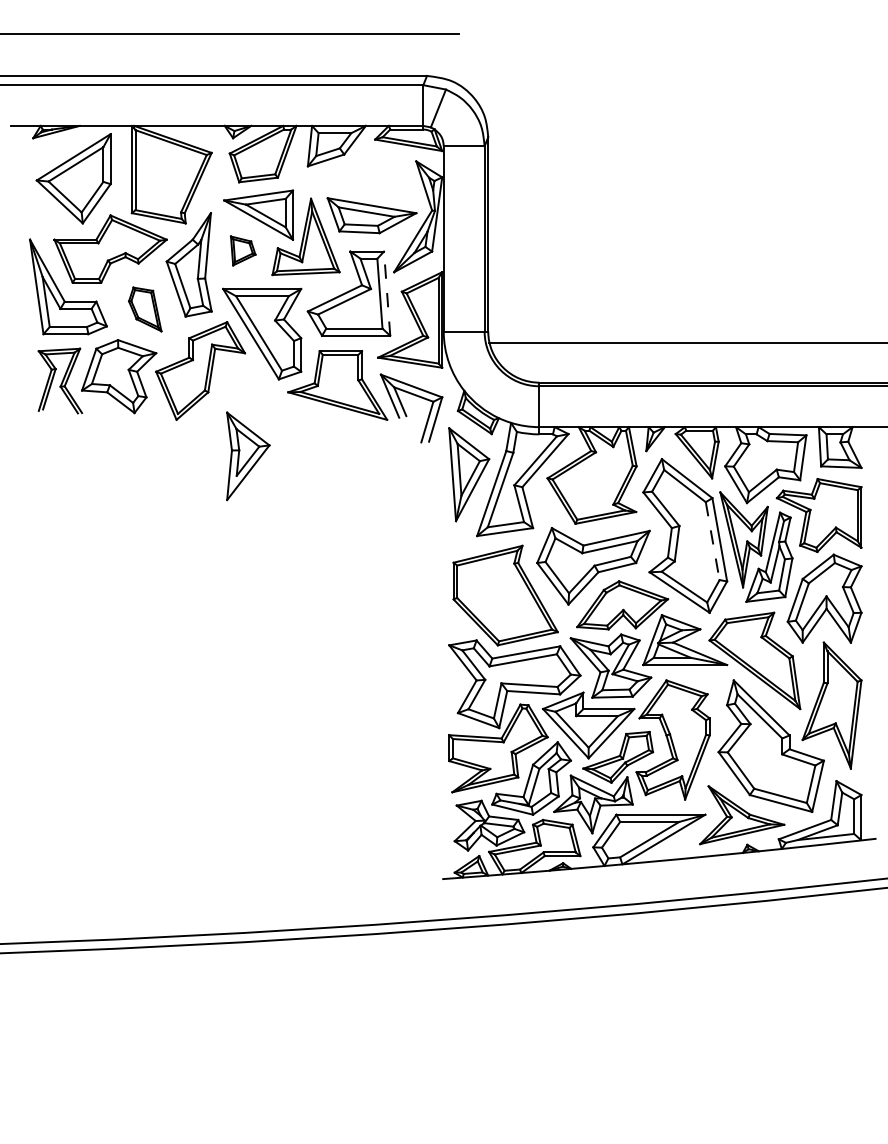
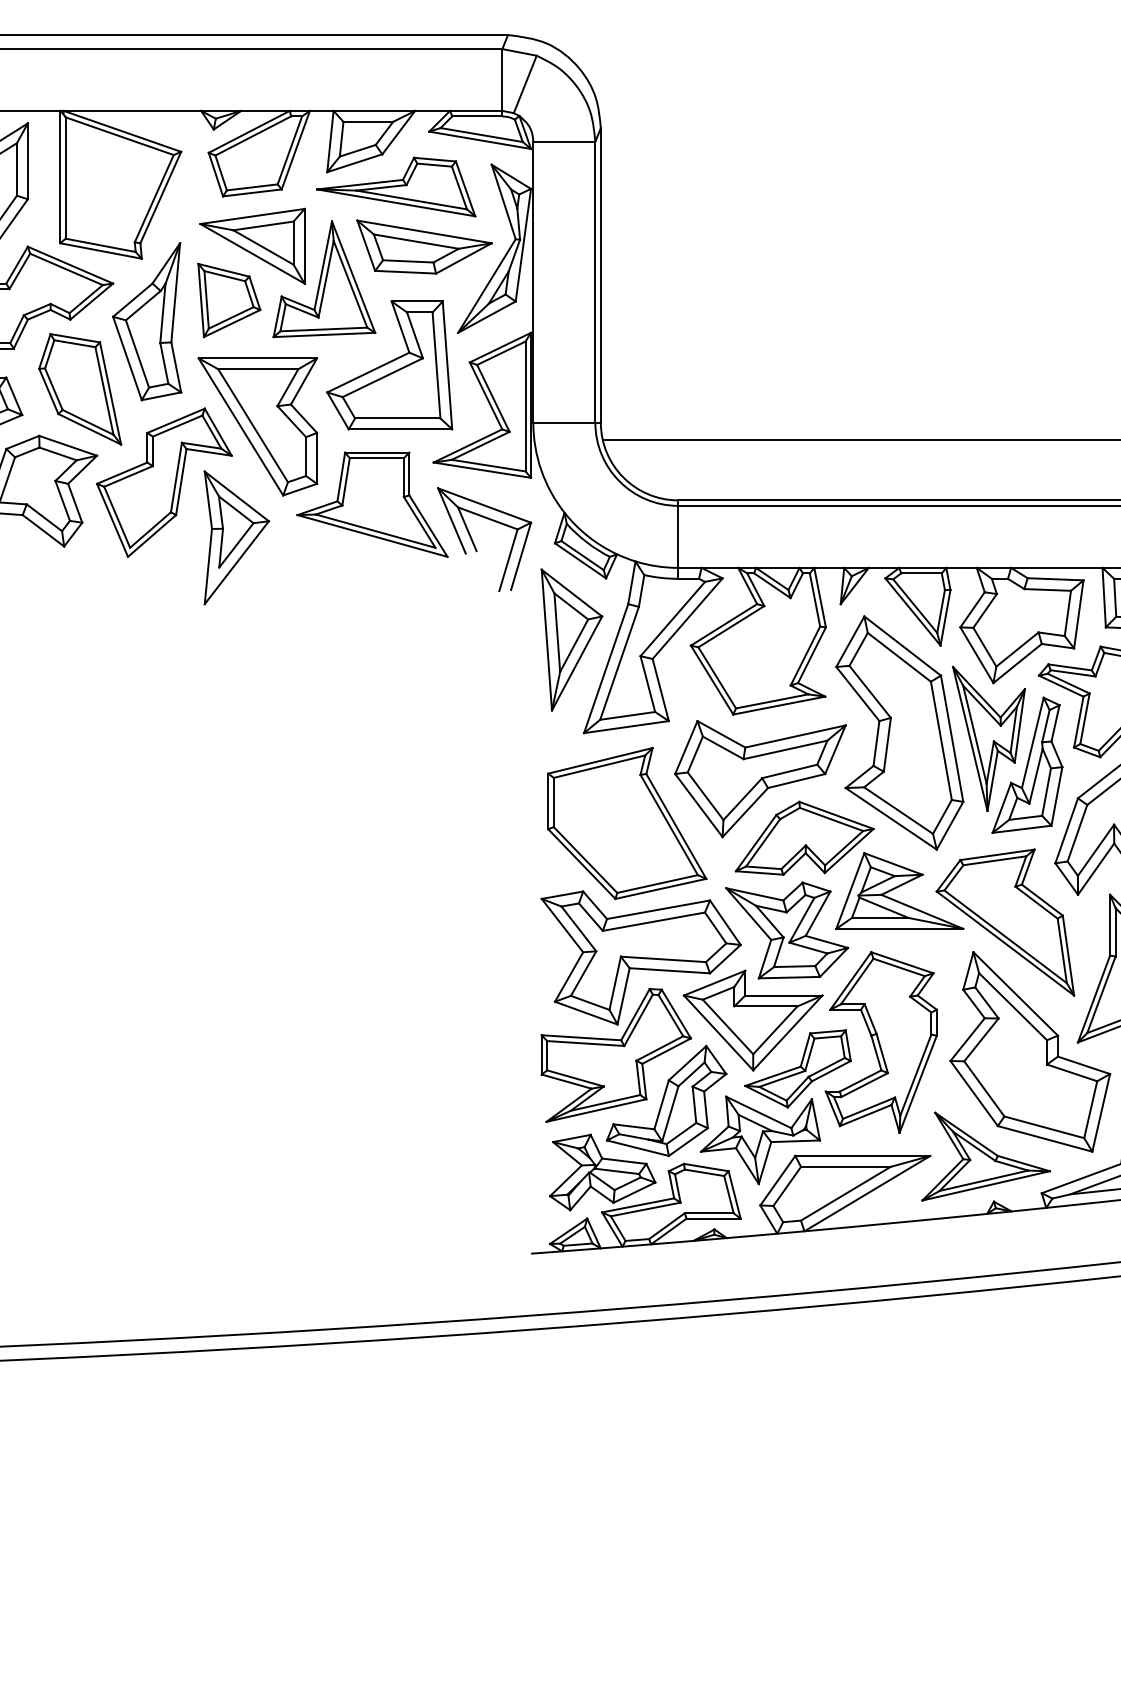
part: (353, 175) -> (396, 186), added
part: (242, 250) -> (228, 299), size x1.67
line: (387, 293) -> (447, 365), dashed -> solid
part: (145, 309) -> (80, 389), size x1.67
part: (248, 456) -> (237, 538), moved
line: (712, 541) -> (941, 741), dashed -> solid

